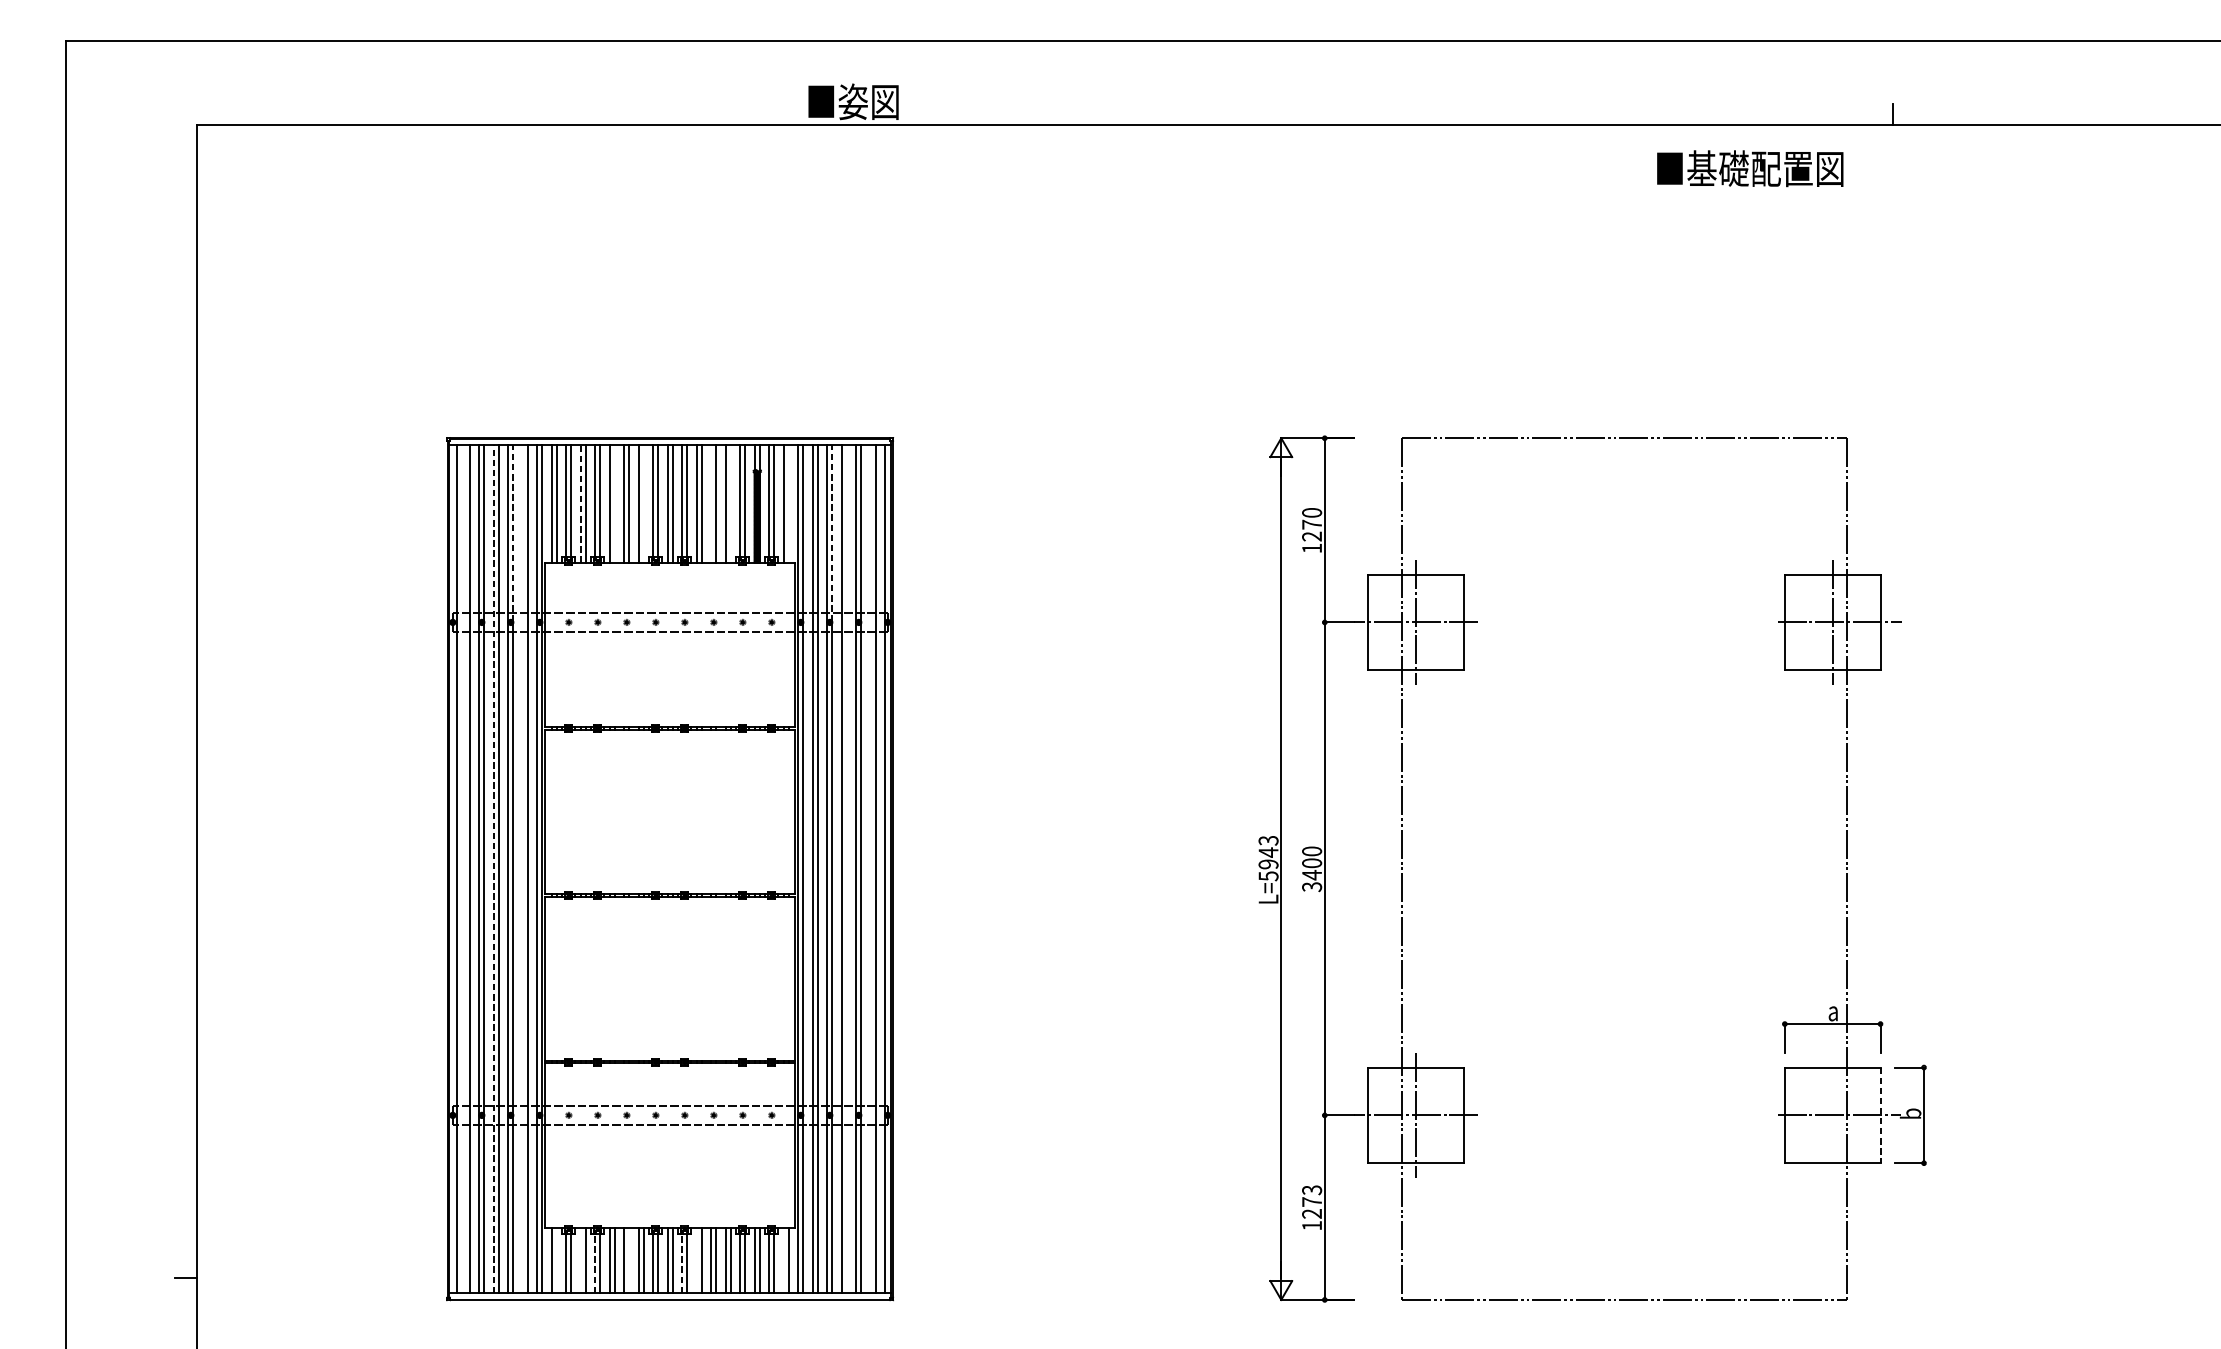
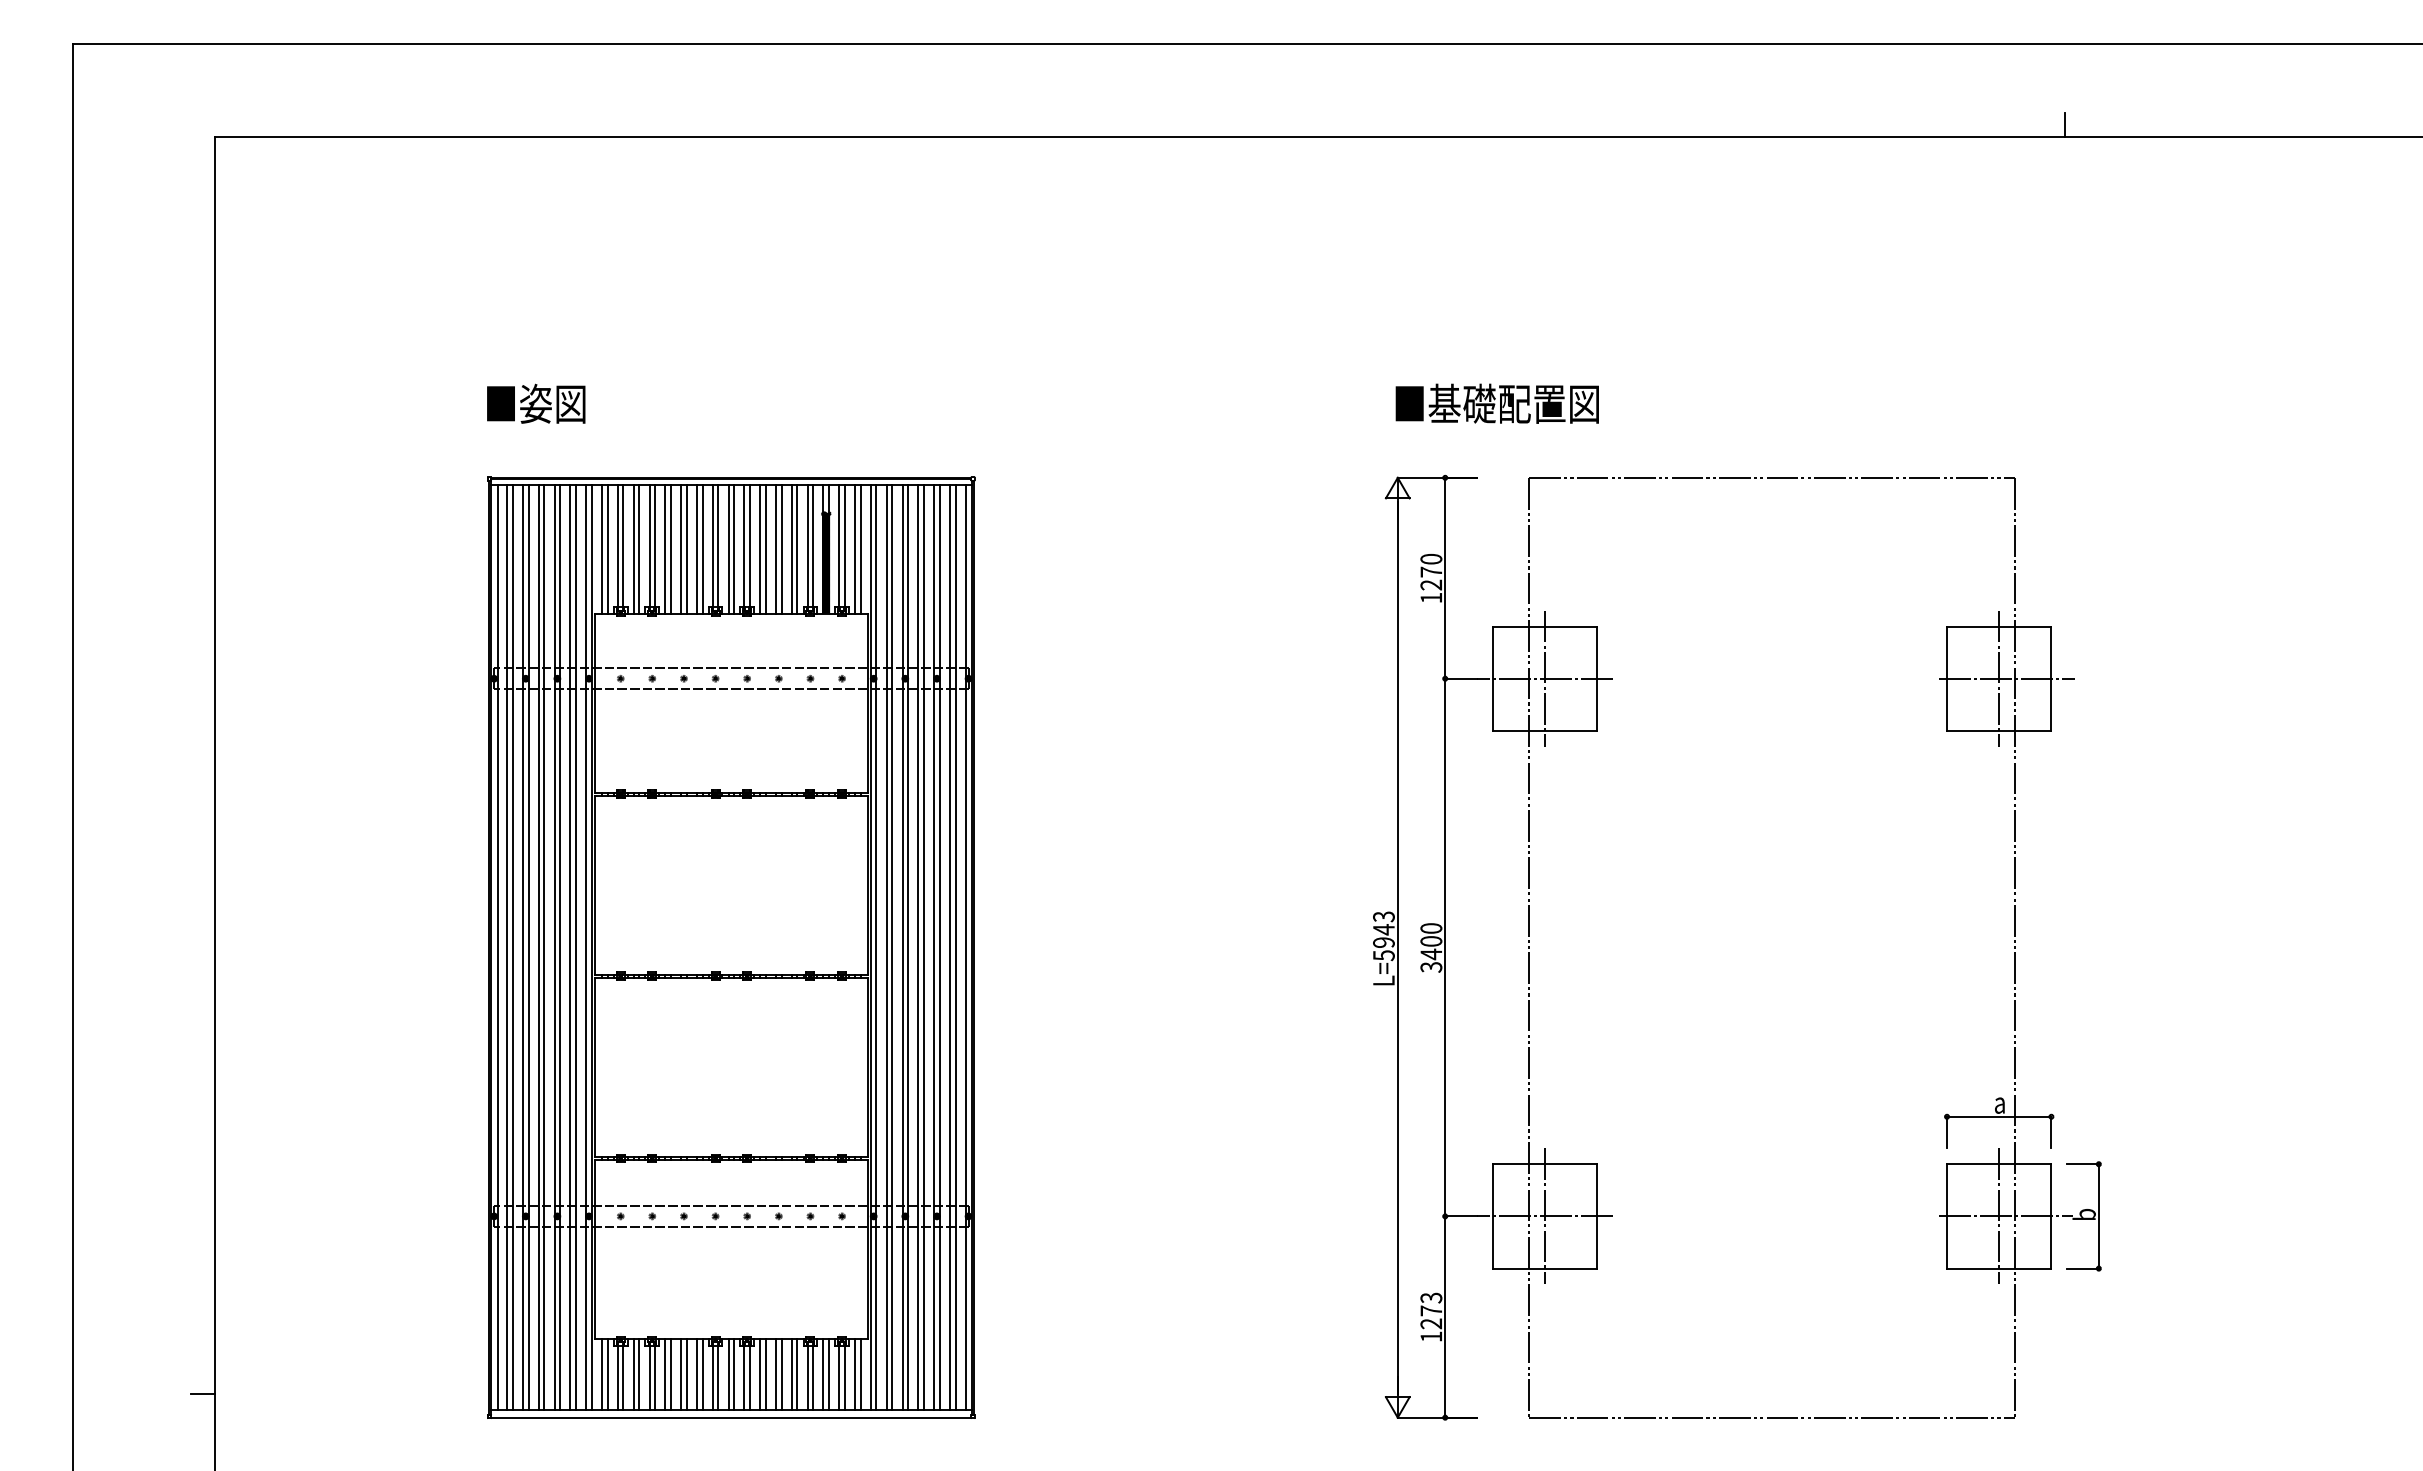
text: (853, 101) -> (536, 403), moved
text: (1749, 168) -> (1496, 403), moved
line: (580, 503) -> (633, 549), dashed -> solid
line: (614, 503) -> (670, 548), added
line: (643, 503) -> (702, 548), added
line: (711, 503) -> (776, 548), added
line: (730, 503) -> (797, 548), added
line: (788, 503) -> (860, 548), added
line: (513, 533) -> (560, 581), dashed -> solid
line: (832, 533) -> (908, 581), dashed -> solid
line: (465, 868) -> (507, 947), added
line: (493, 868) -> (538, 947), dashed -> solid
line: (522, 868) -> (570, 947), added
line: (846, 868) -> (923, 947), added
line: (870, 868) -> (949, 947), added
line: (1832, 1115) -> (1999, 1216), added
line: (1880, 1115) -> (2051, 1216), dashed -> solid
line: (556, 1260) -> (607, 1374), added
line: (580, 1260) -> (633, 1374), added
line: (629, 1260) -> (686, 1374), added
line: (697, 1260) -> (760, 1374), added
line: (784, 1260) -> (855, 1374), added
line: (595, 1263) -> (649, 1377), dashed -> solid
line: (682, 1263) -> (744, 1377), dashed -> solid

